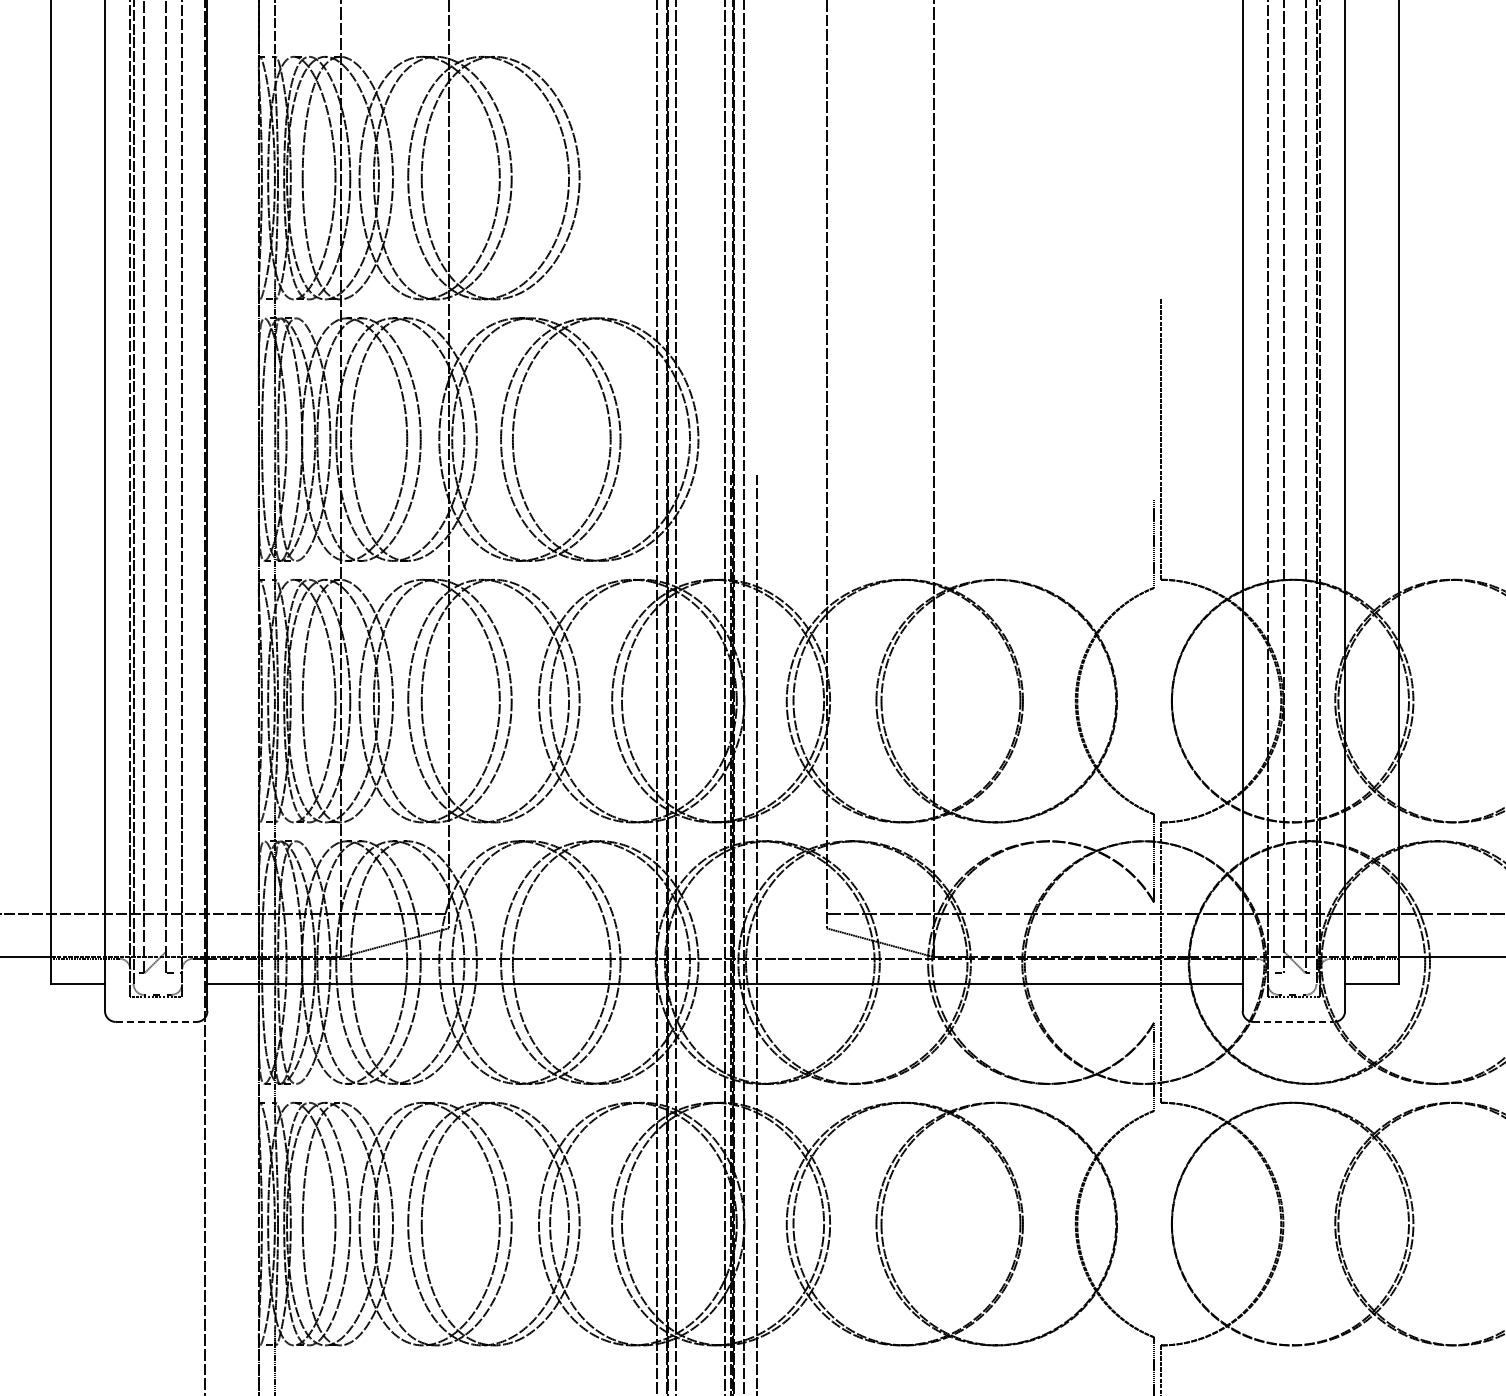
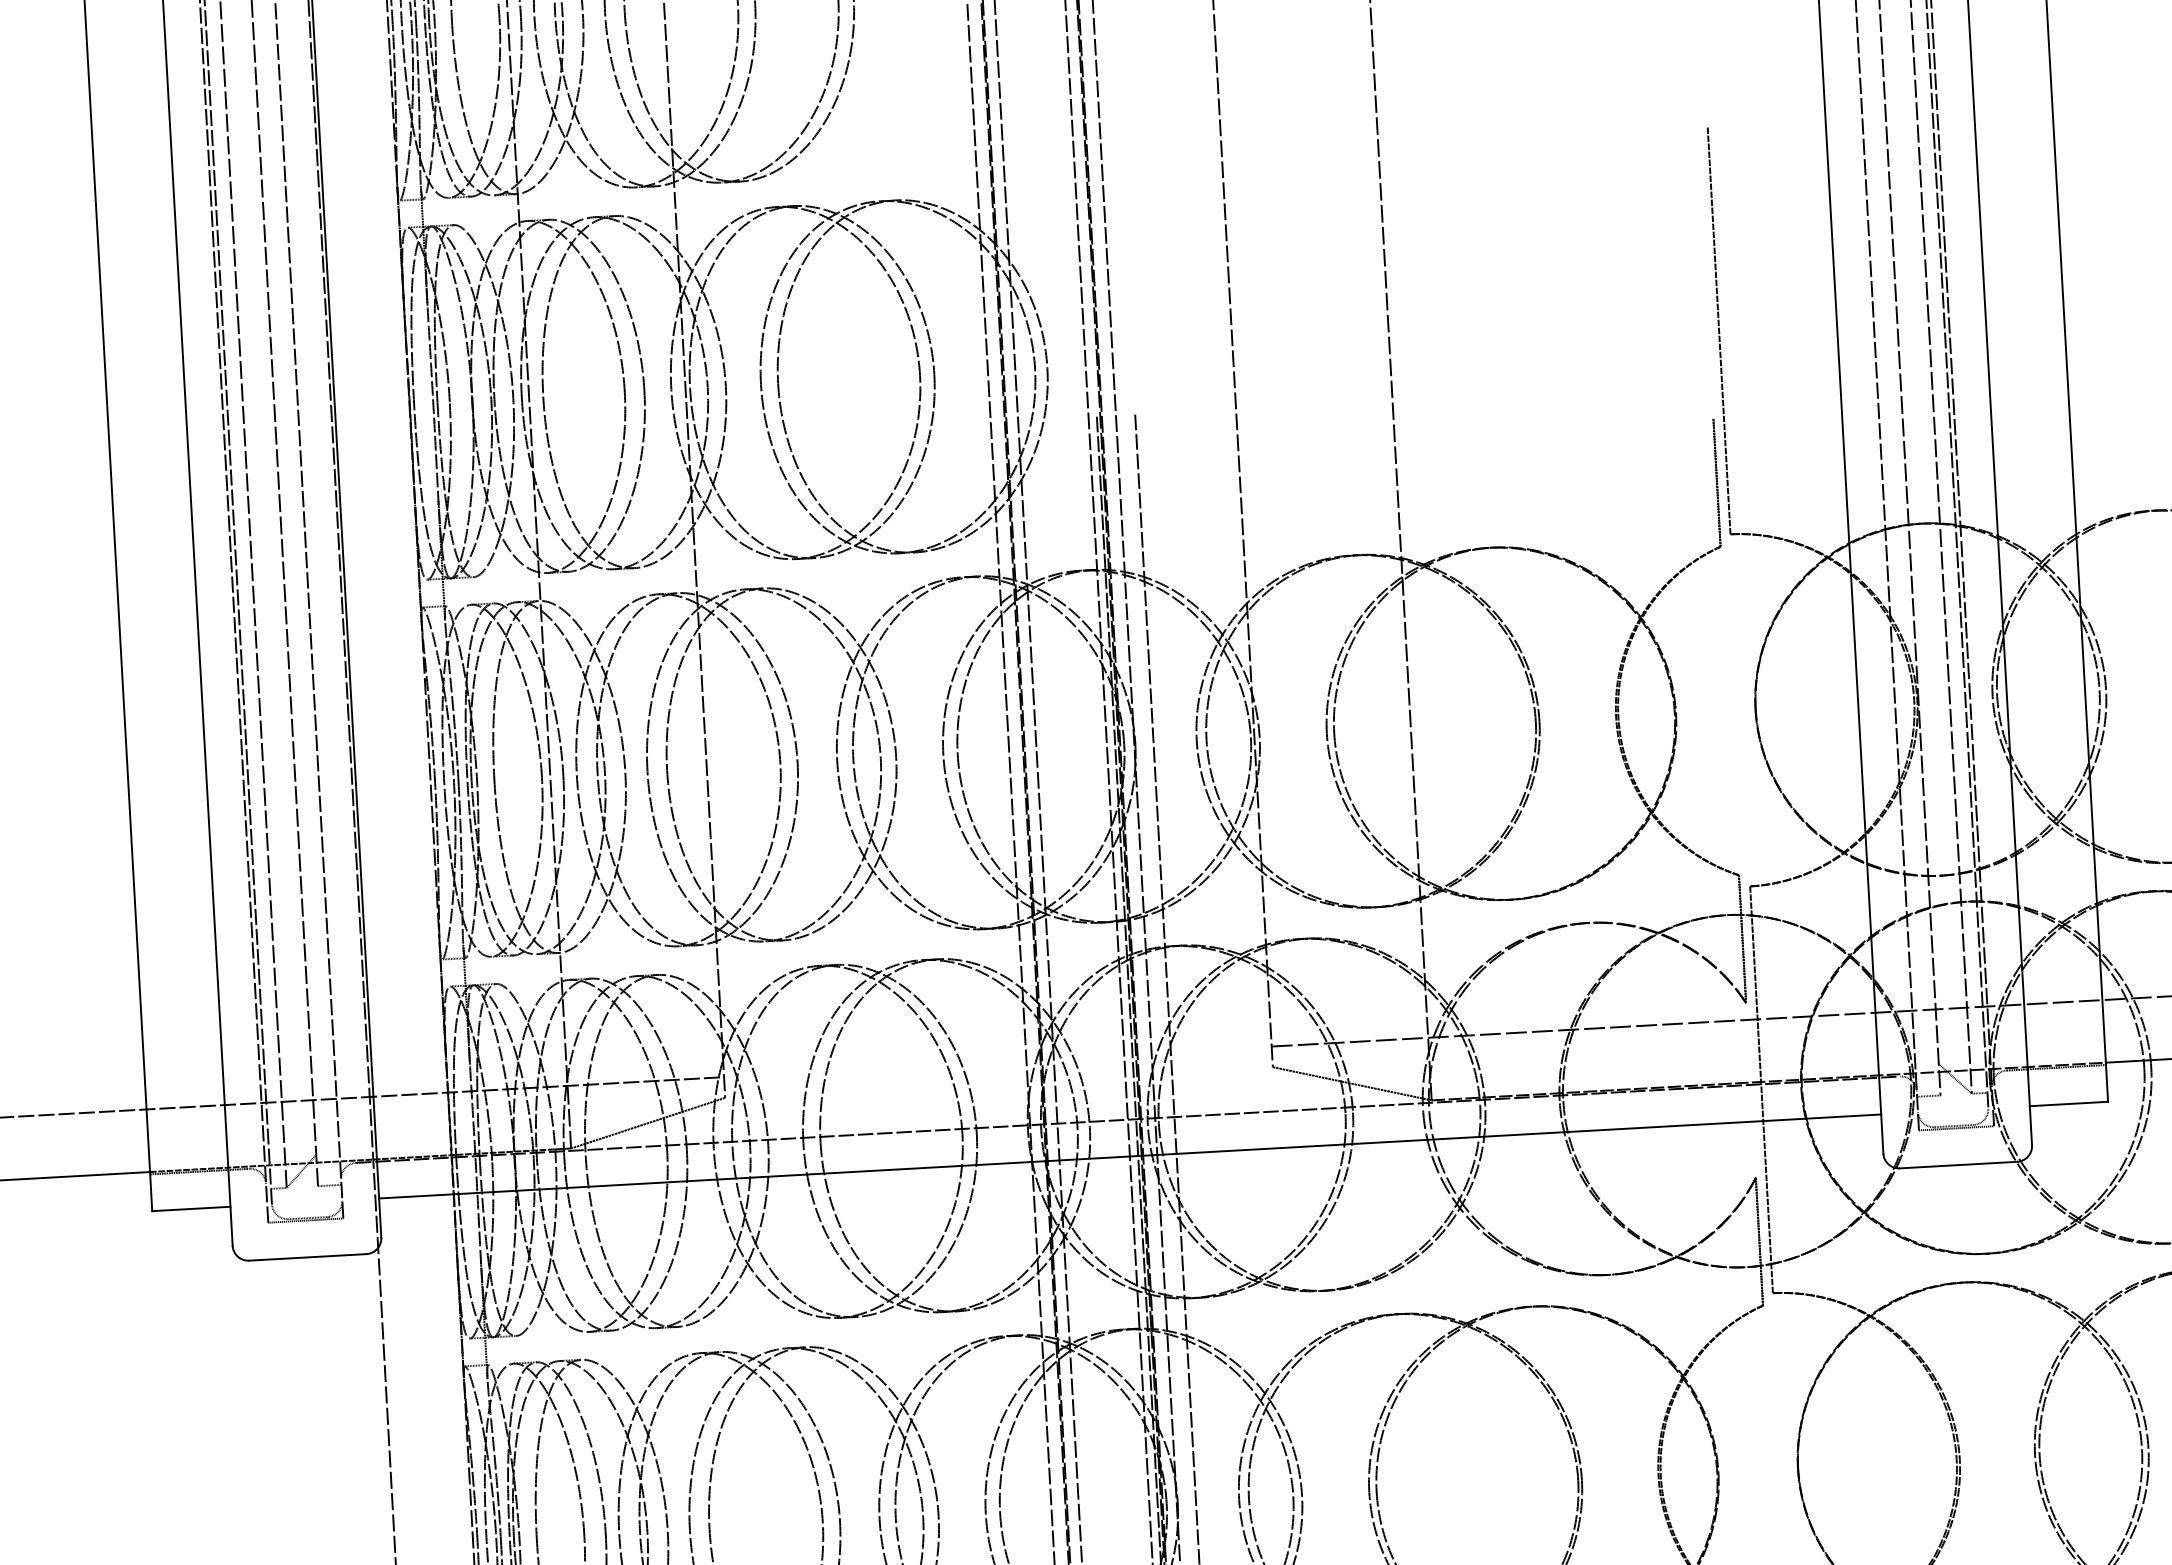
line: (156, 1021) -> (308, 1256), dashed -> solid
line: (1294, 1021) -> (1959, 1164), dashed -> solid

